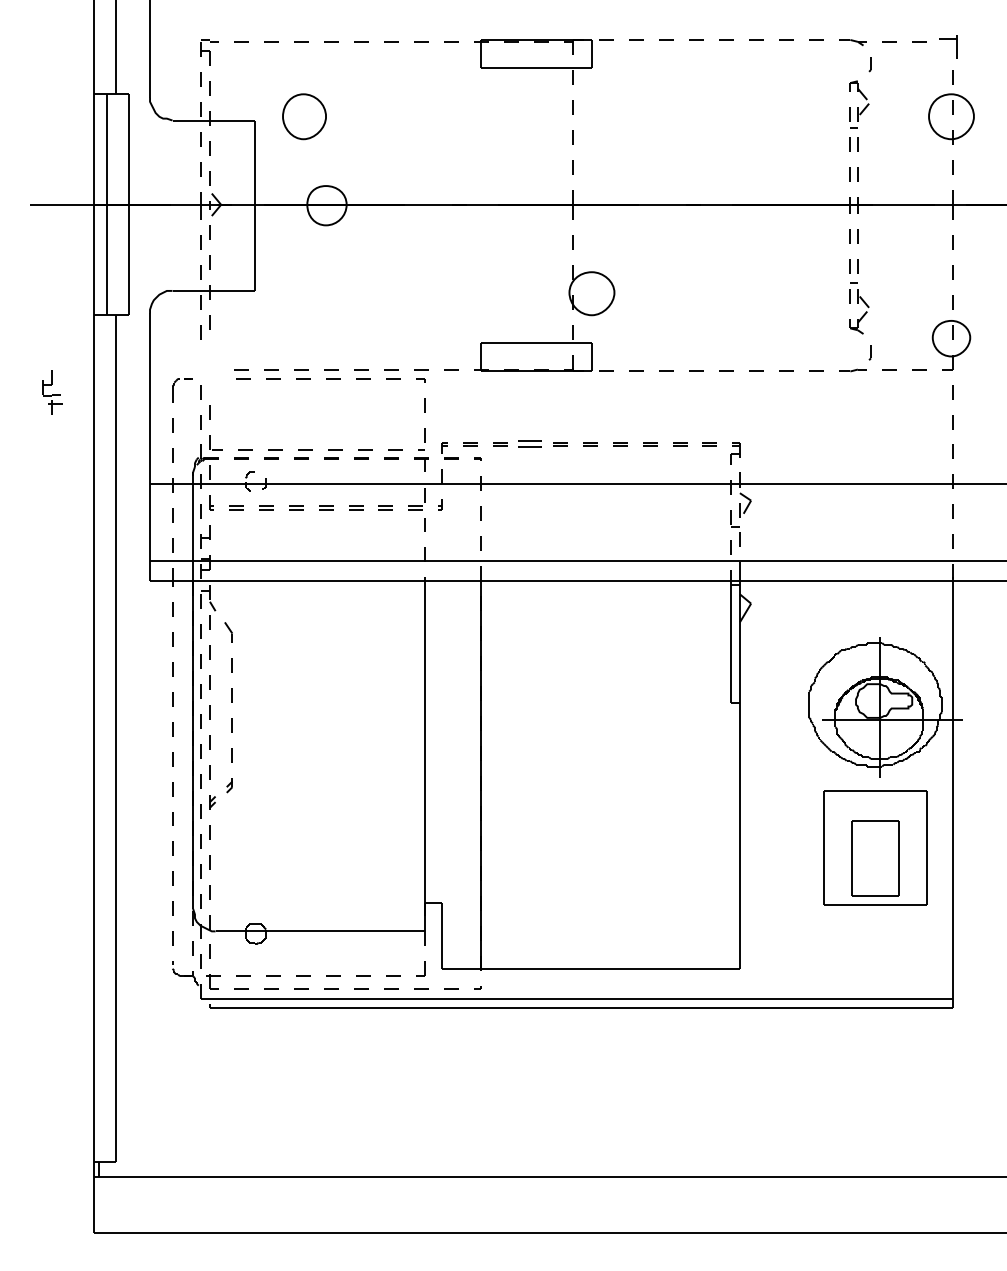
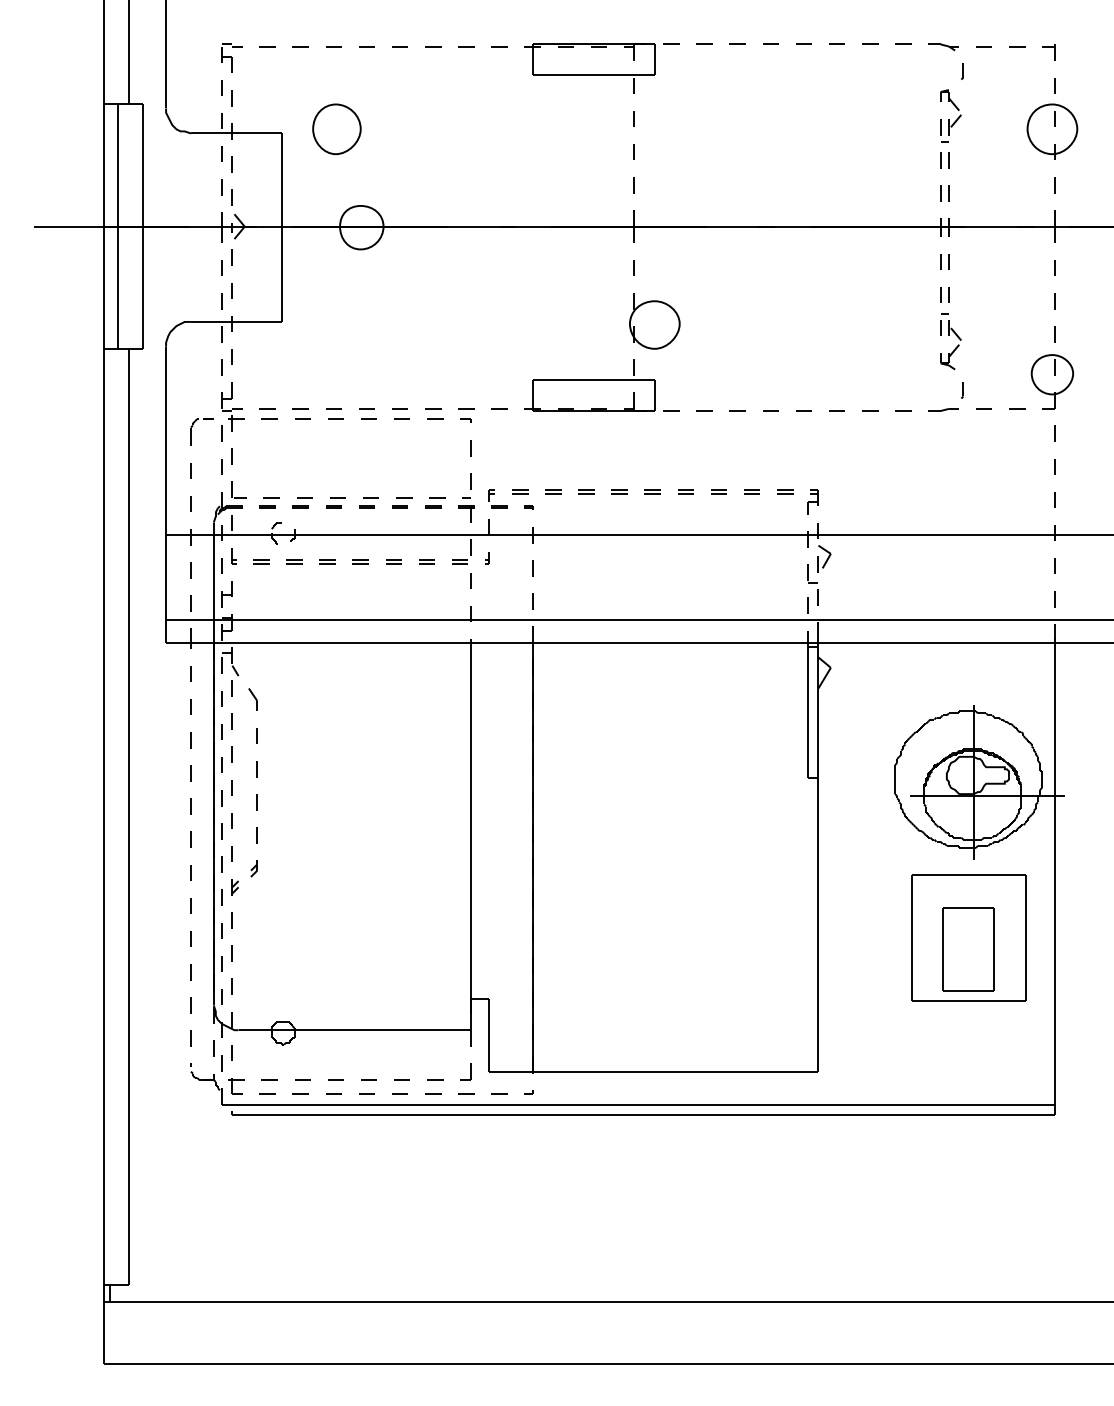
part: (947, 47) -> (1048, 52), size x0.62
part: (52, 392) -> (232, 406), moved
part: (530, 444) -> (586, 491), size x0.62

